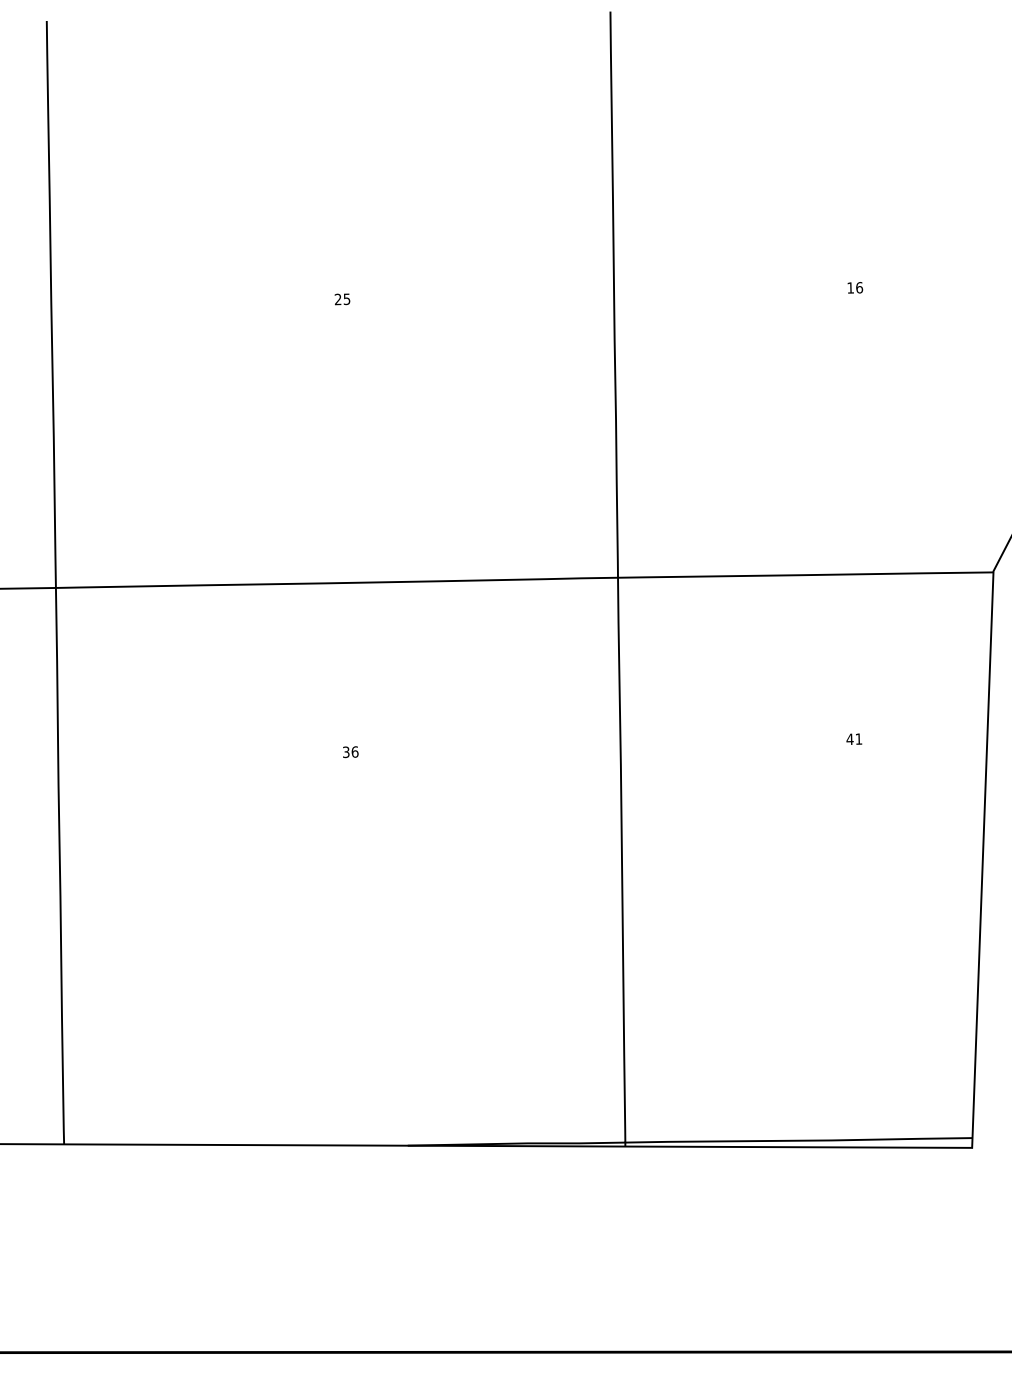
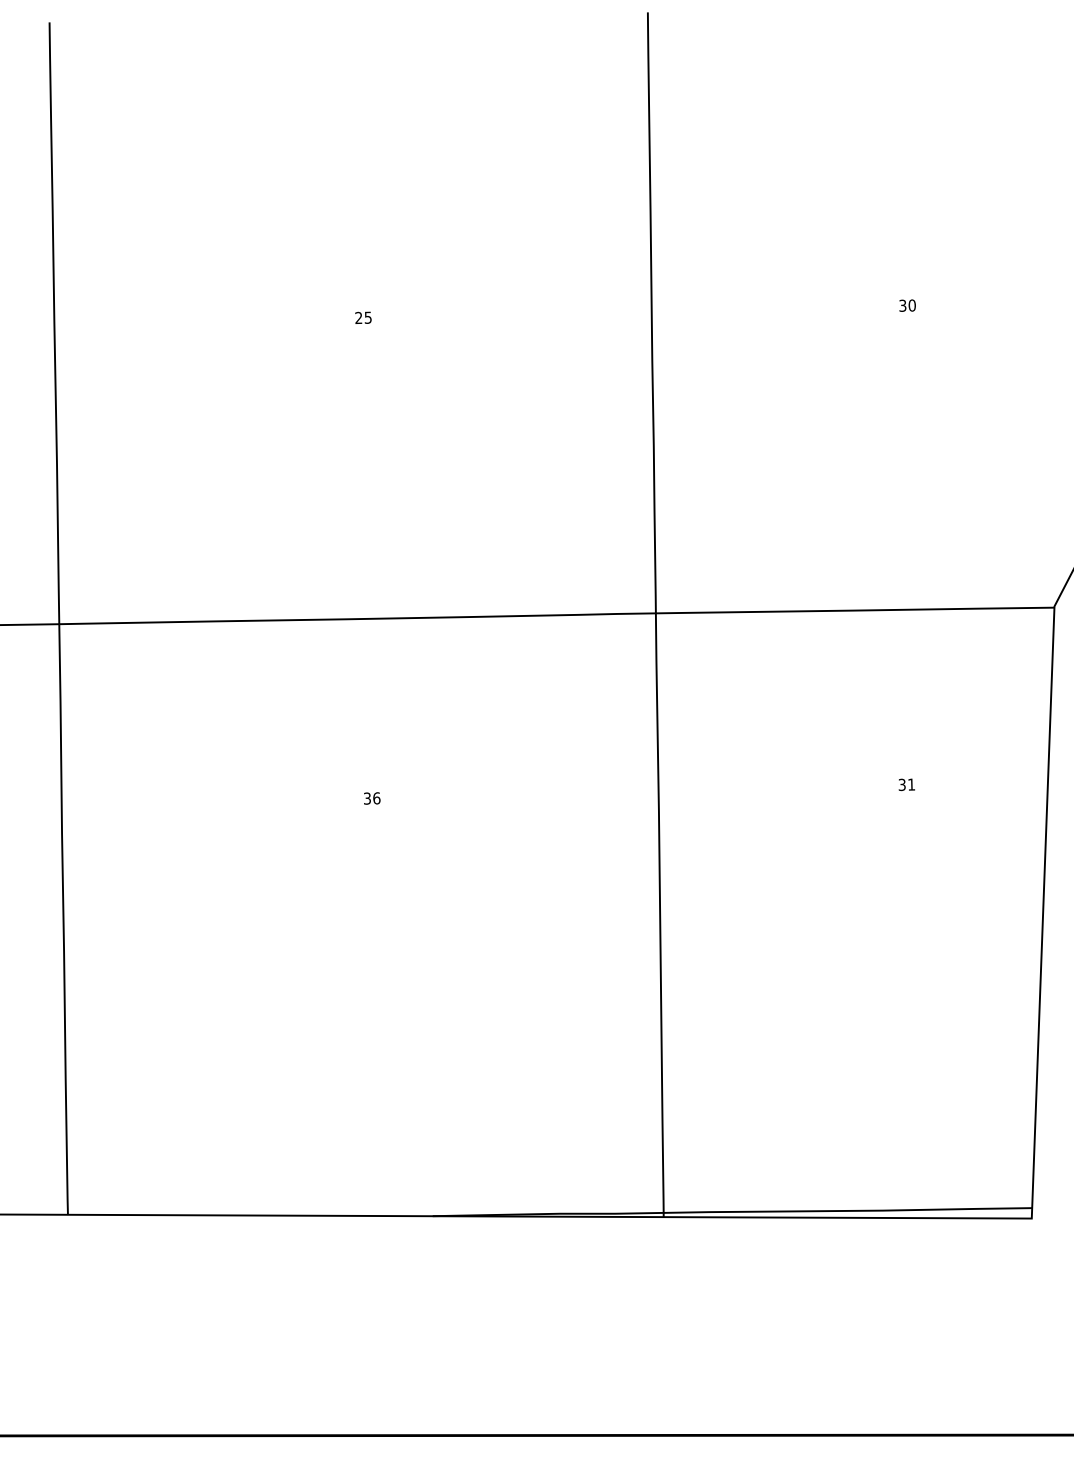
text: (855, 287) -> (907, 305), 16 -> 30
text: (850, 738) -> (902, 784), 41 -> 31

